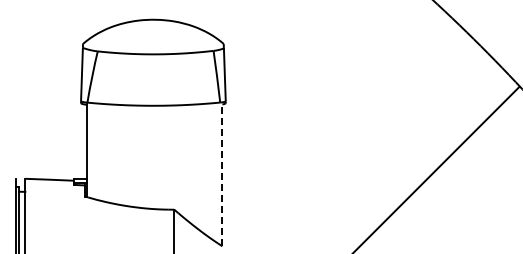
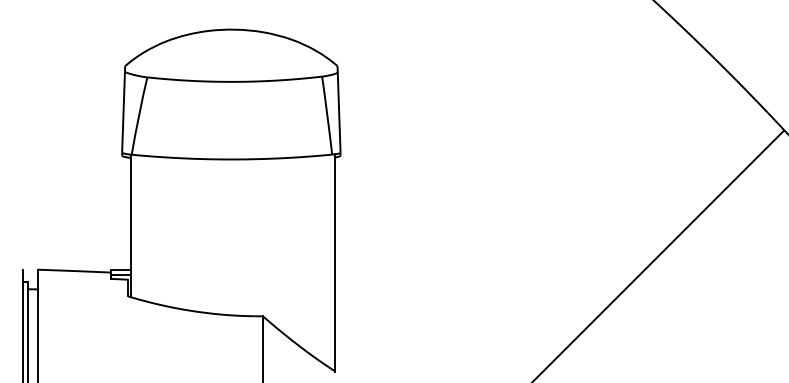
line: (222, 174) -> (335, 263), dashed -> solid

